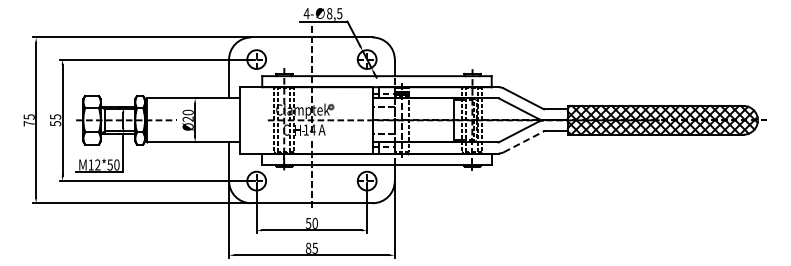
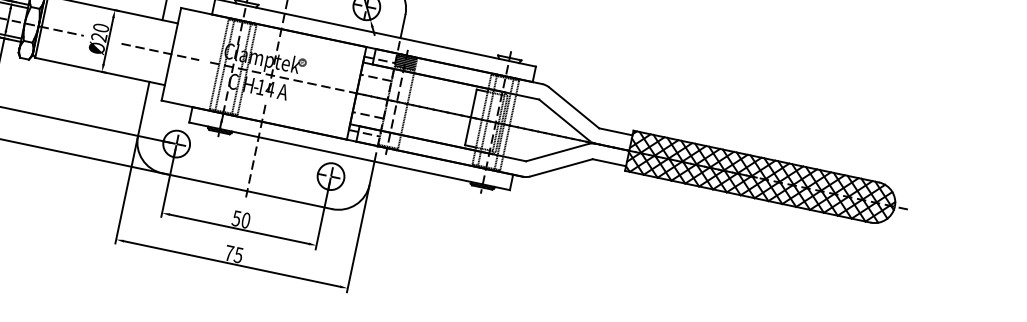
line: (232, 120) -> (160, 52), added
line: (523, 141) -> (561, 167), dashed -> solid
text: (308, 247) -> (229, 252), 85 -> 75

